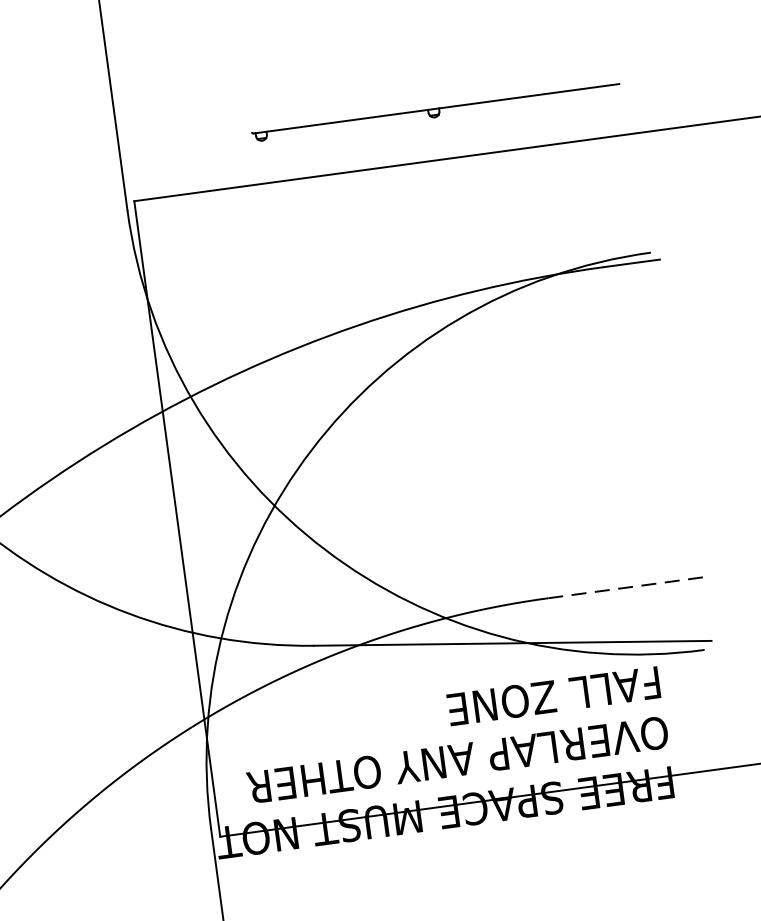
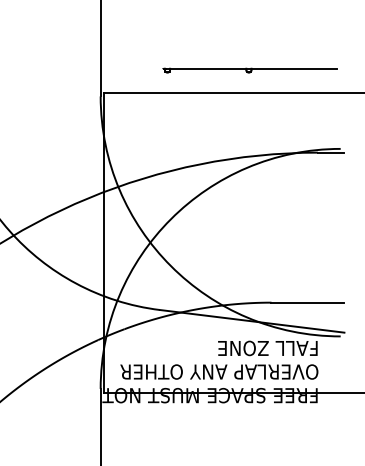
line: (624, 587) -> (307, 302), dashed -> solid

